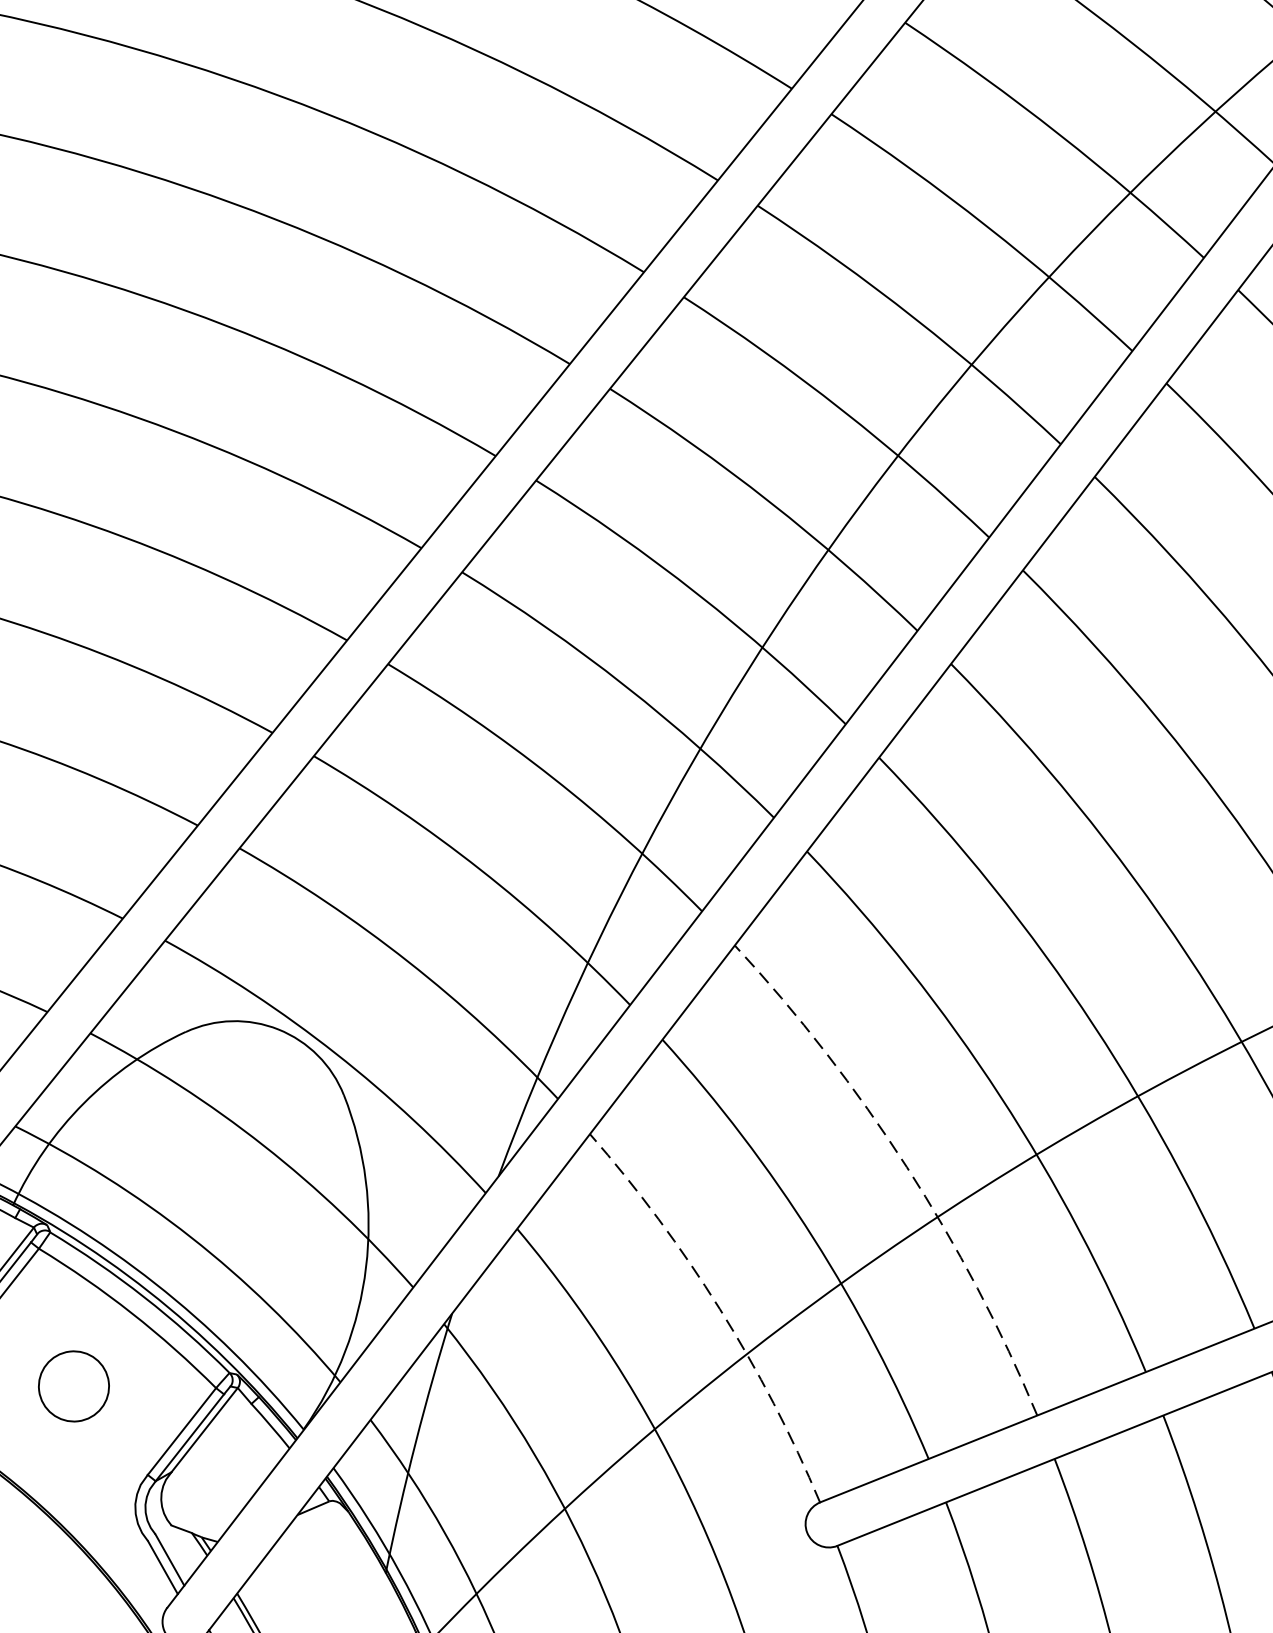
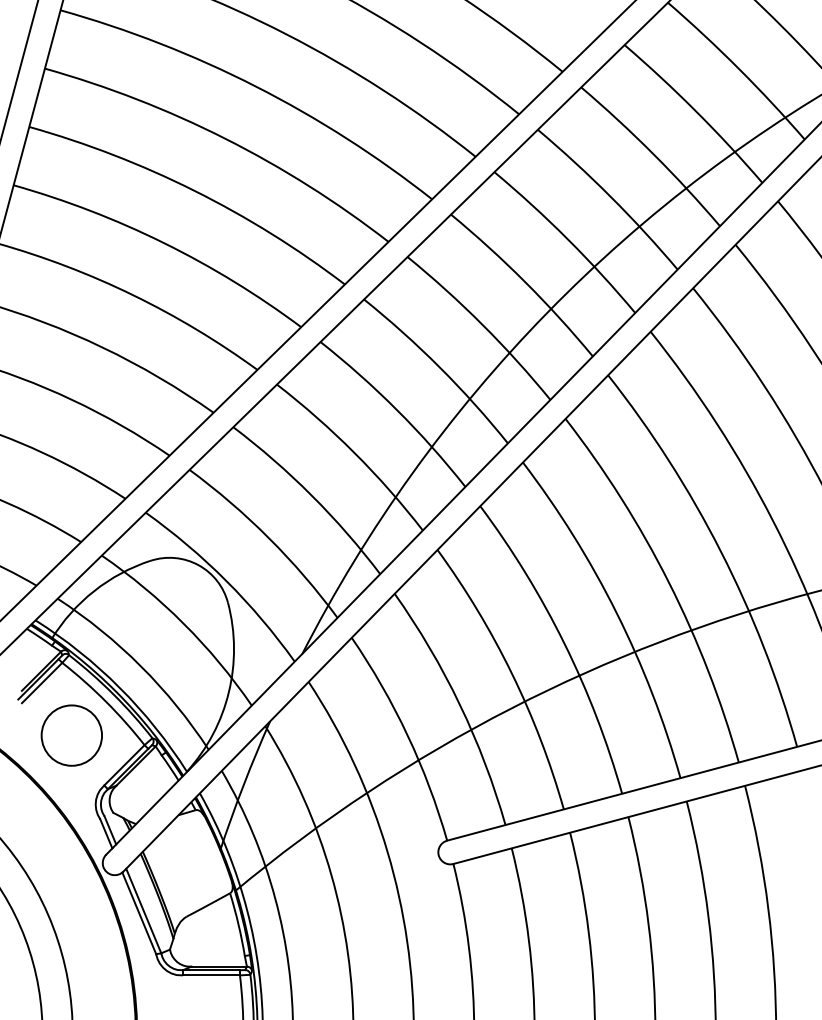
arc: (907, 1167) -> (512, 674), dashed -> solid
arc: (719, 1309) -> (407, 735), dashed -> solid
circle: (73, 1386) -> (71, 735), size x1.67

